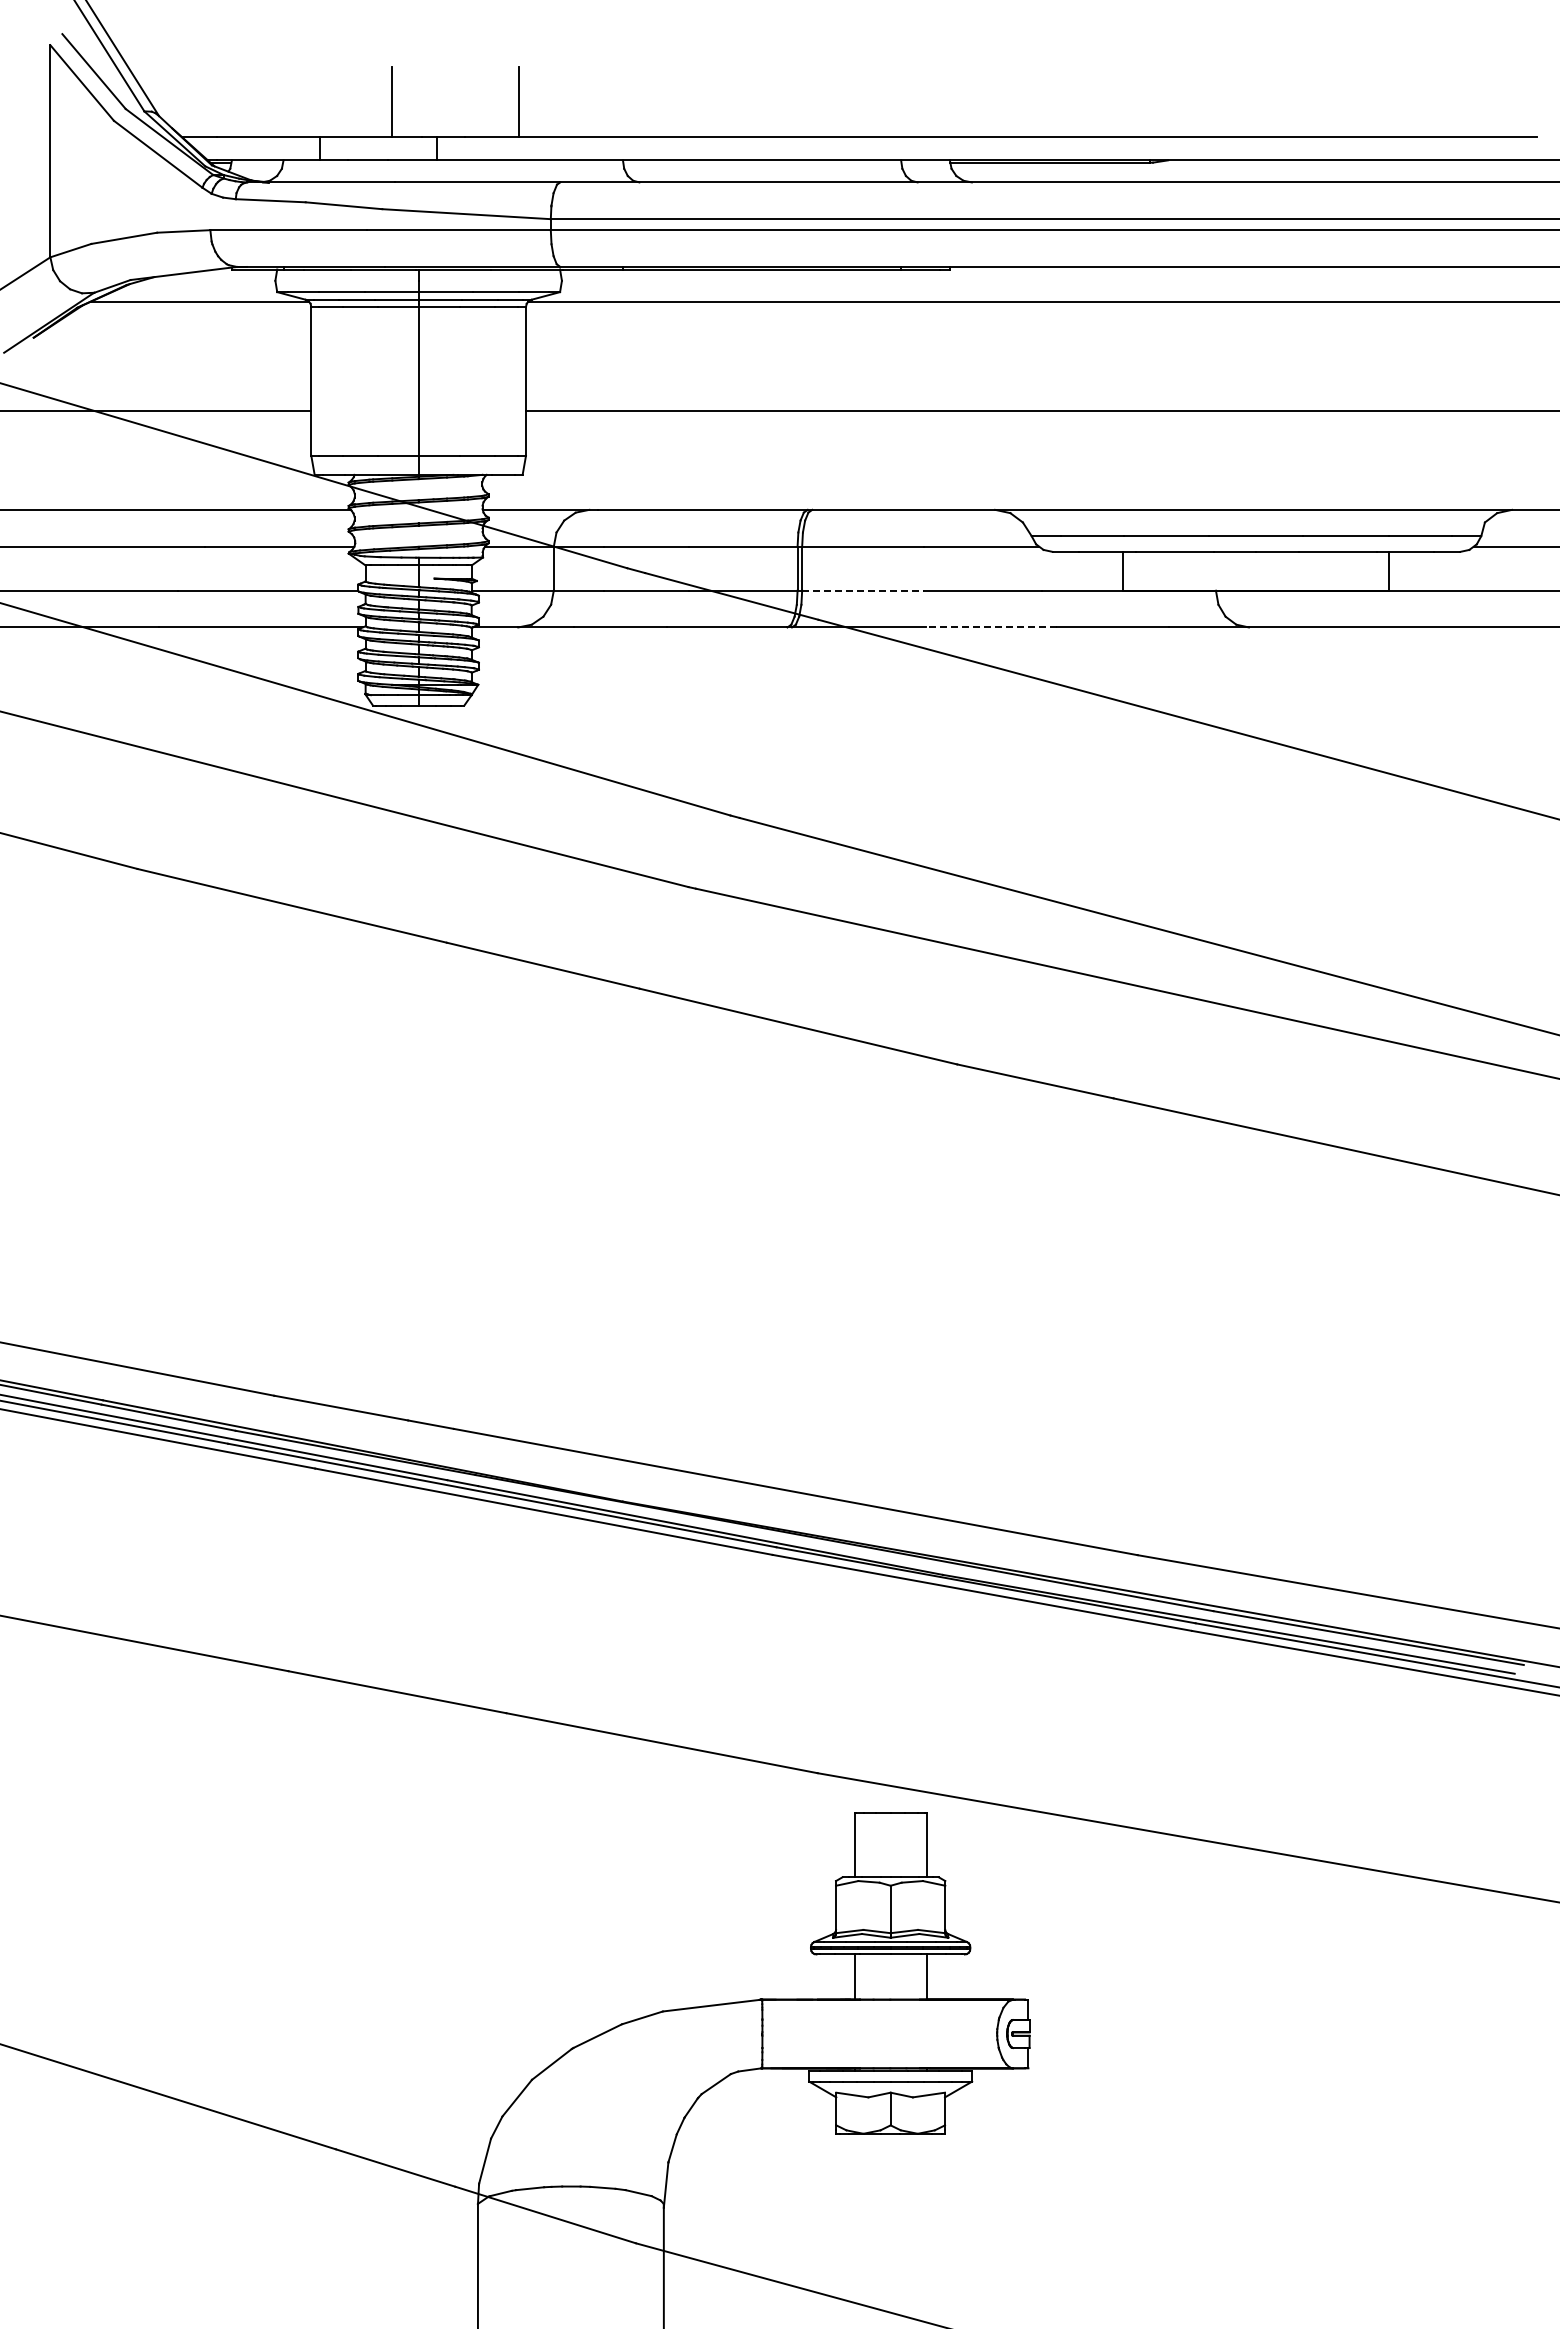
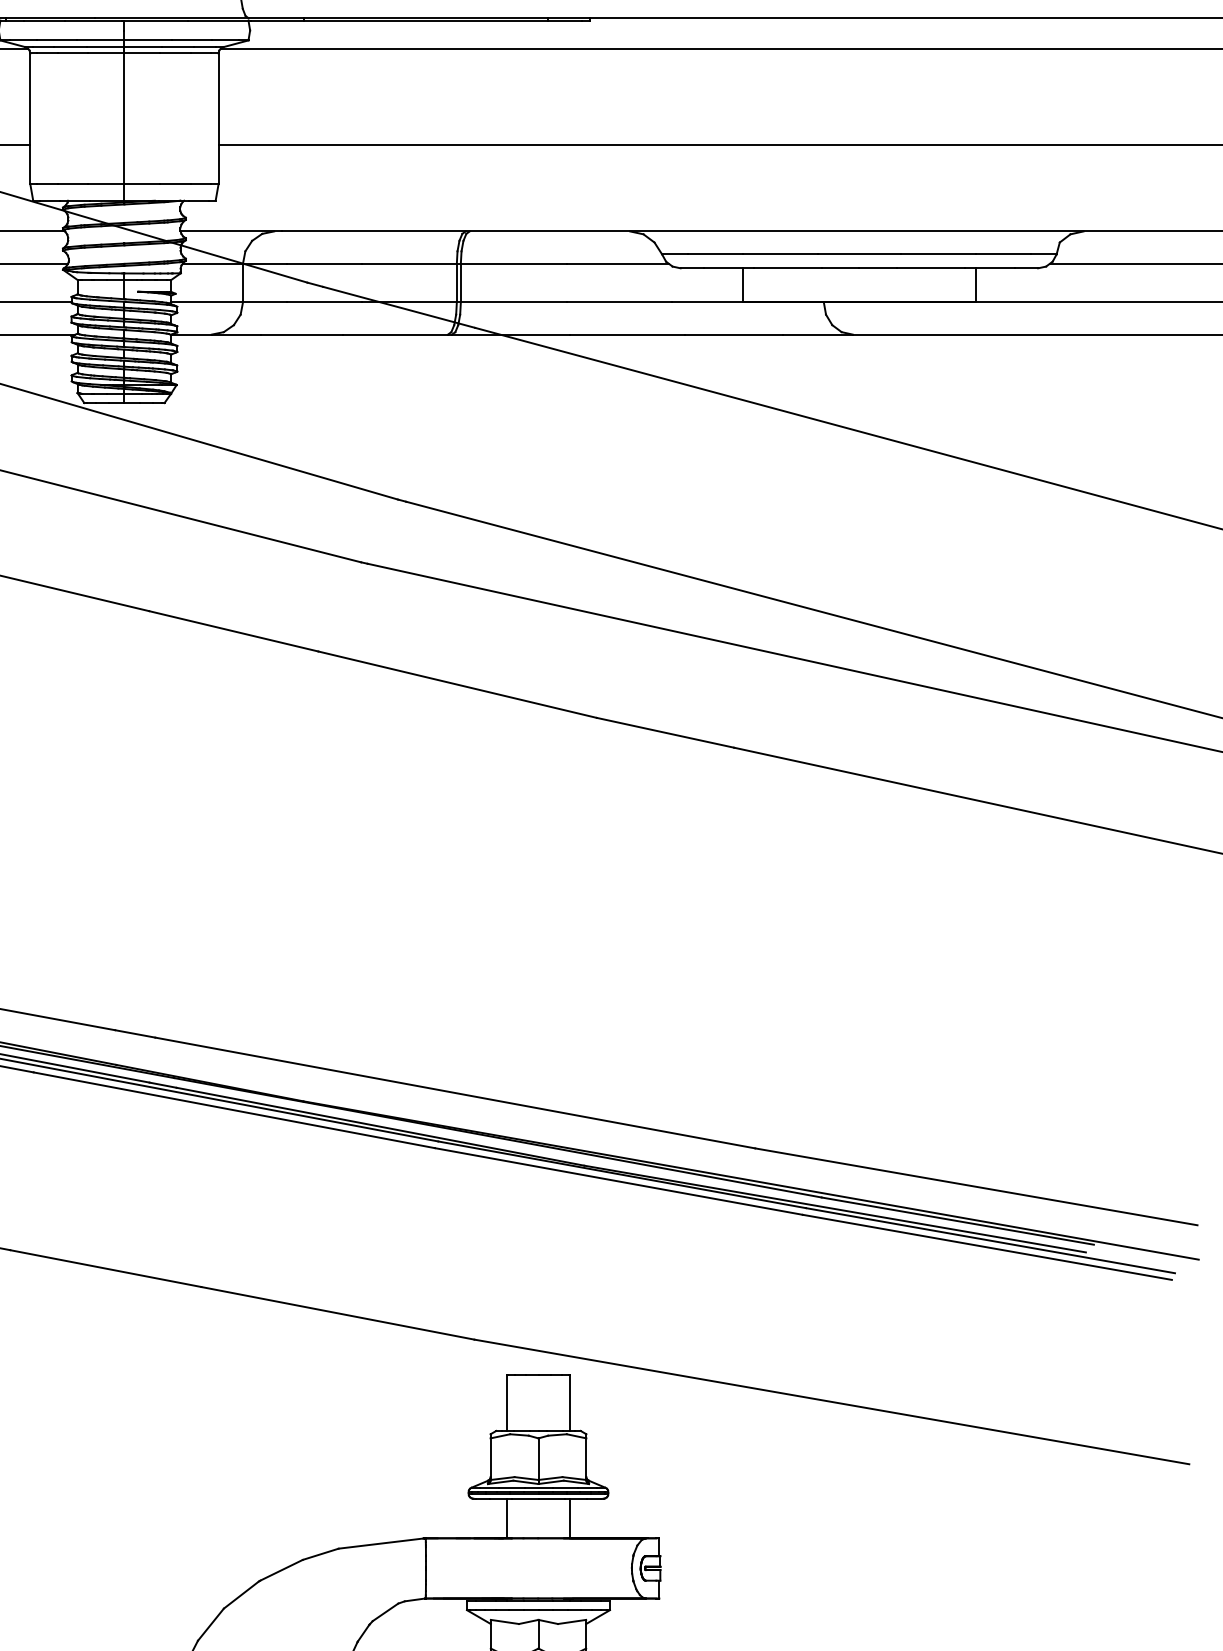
line: (862, 590) -> (513, 302), dashed -> solid
line: (991, 627) -> (626, 334), dashed -> solid

